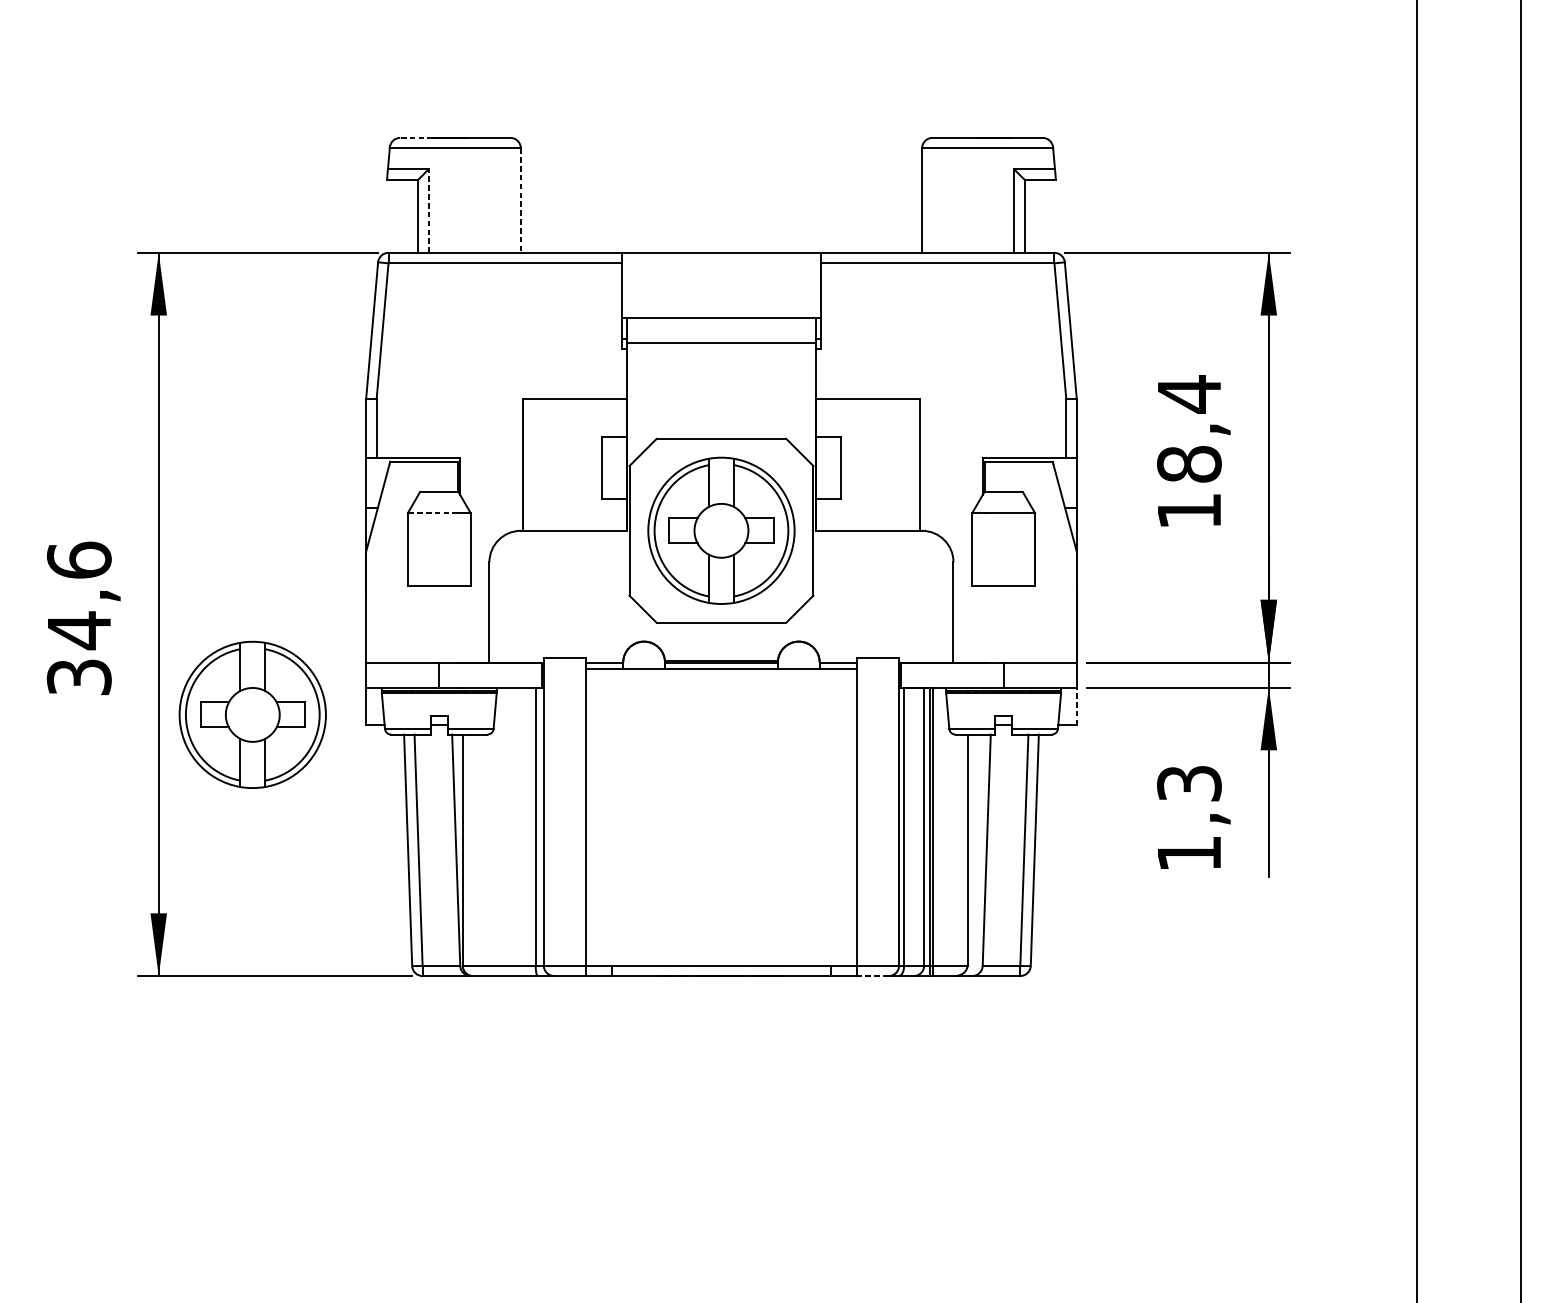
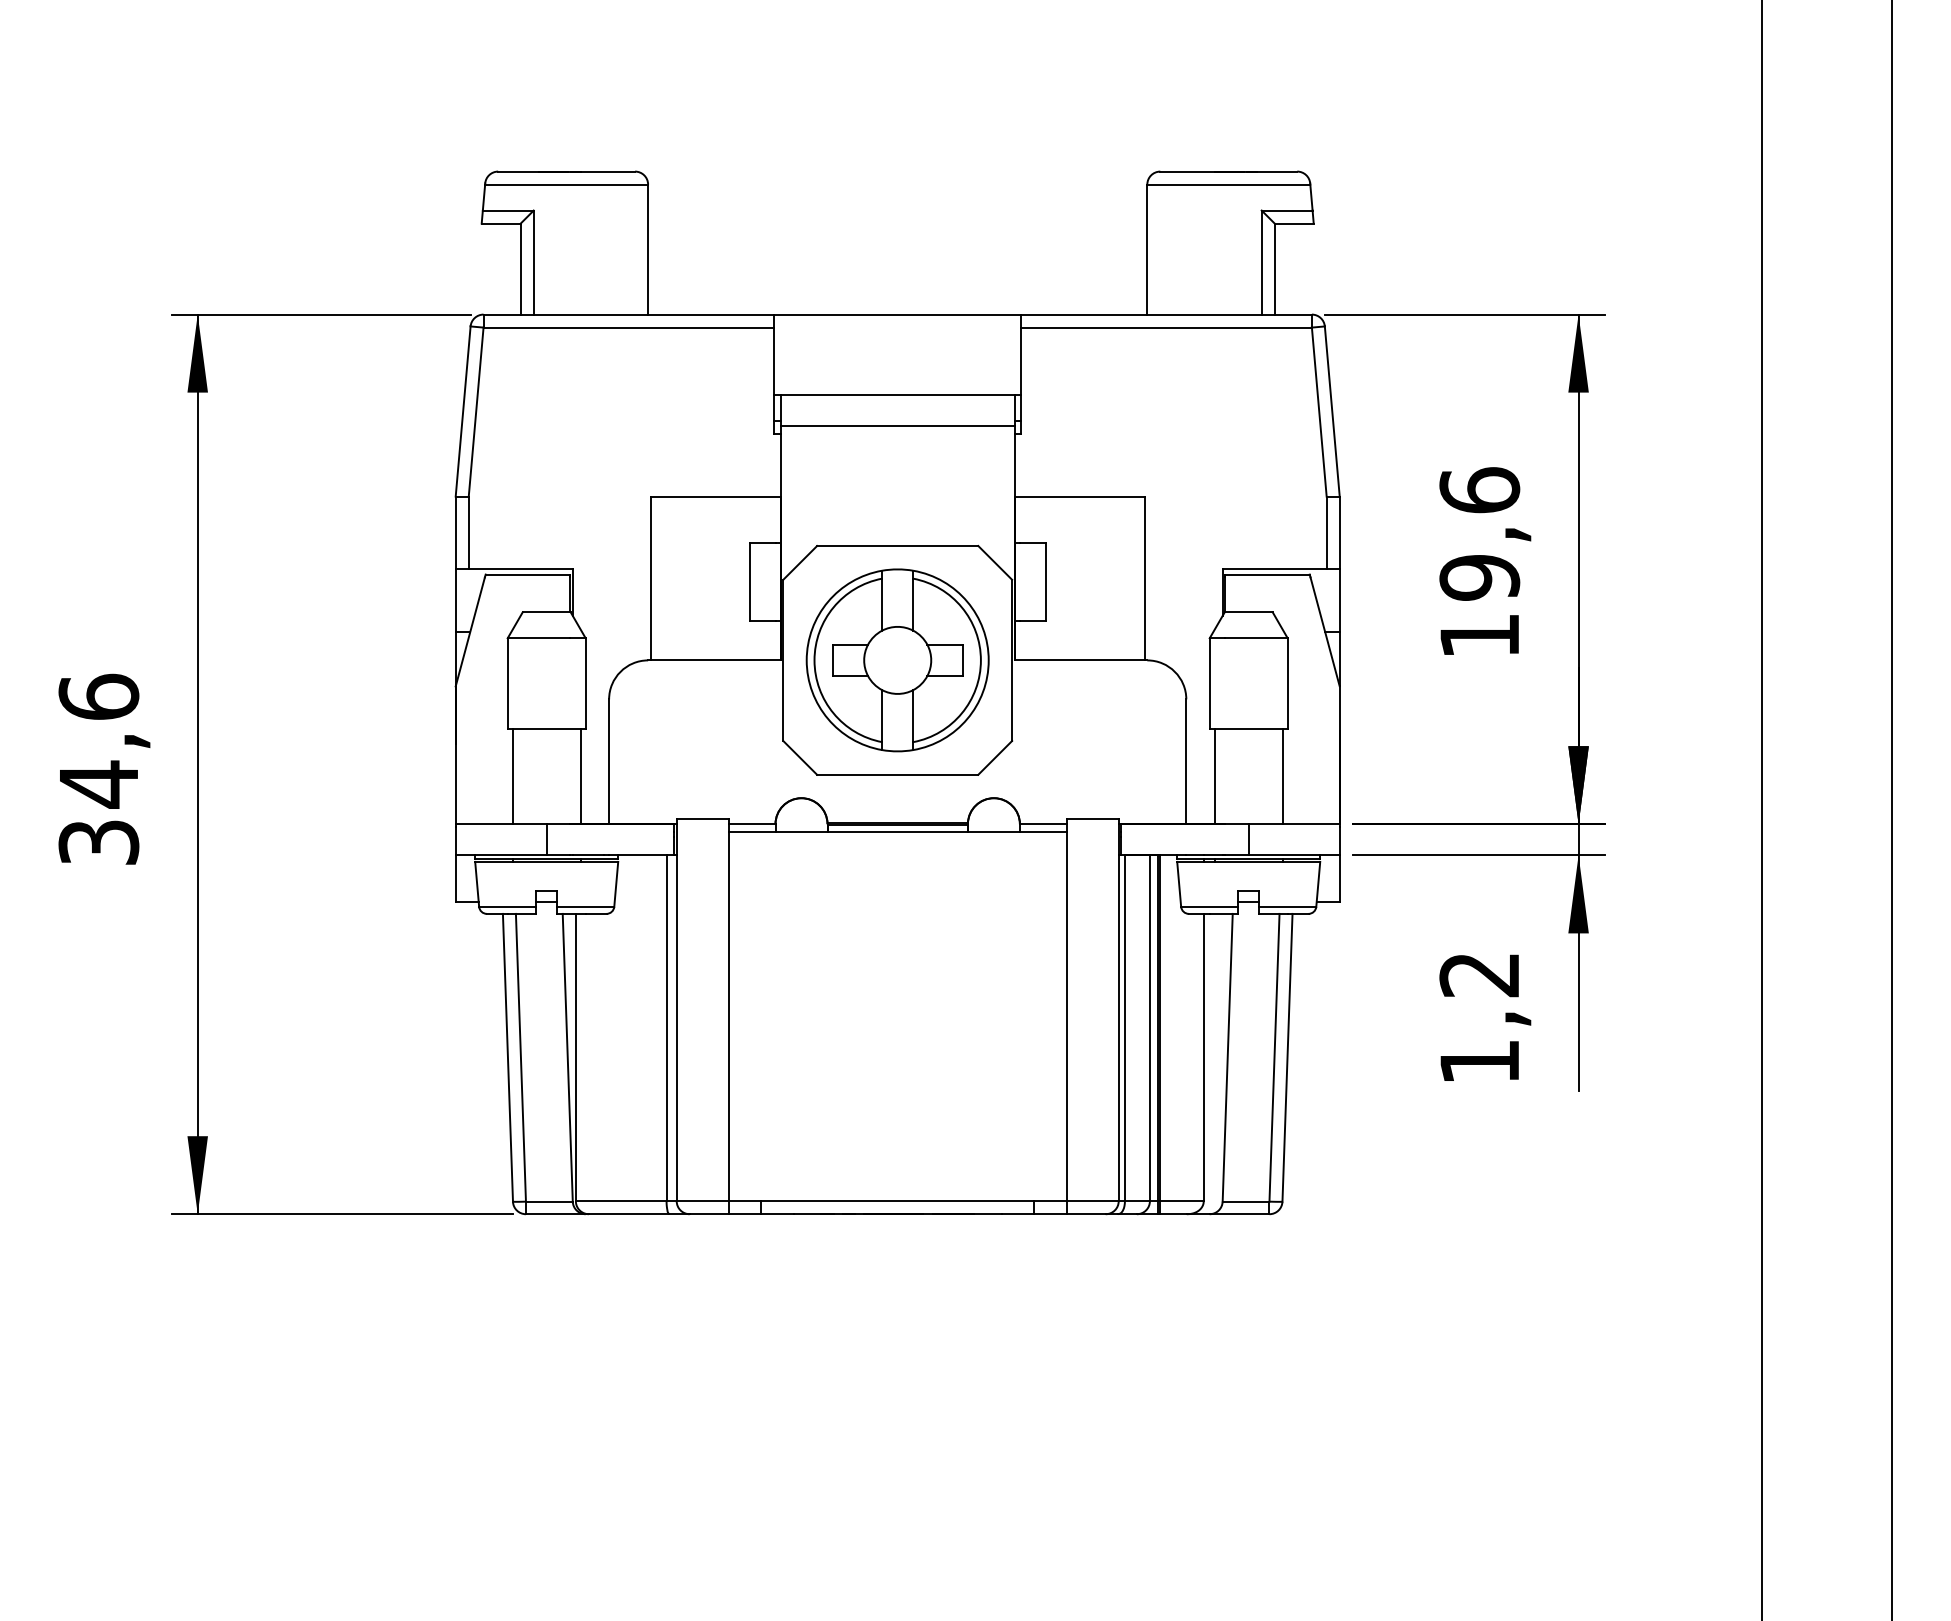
line: (416, 137) -> (518, 171), dashed -> solid
line: (521, 201) -> (648, 250), dashed -> solid
line: (428, 210) -> (533, 262), dashed -> solid
text: (1189, 428) -> (1479, 533), 18,4 -> 19,6
line: (432, 513) -> (538, 638), dashed -> solid
line: (411, 624) -> (512, 776), added
line: (466, 624) -> (580, 776), added
line: (976, 624) -> (1214, 776), added
line: (1030, 624) -> (1282, 776), added
line: (1076, 706) -> (1339, 878), dashed -> solid
part: (252, 715) -> (314, 889), removed
text: (1189, 784) -> (1479, 975), 1,3 -> 1,2
line: (873, 976) -> (1086, 1214), dashed -> solid

